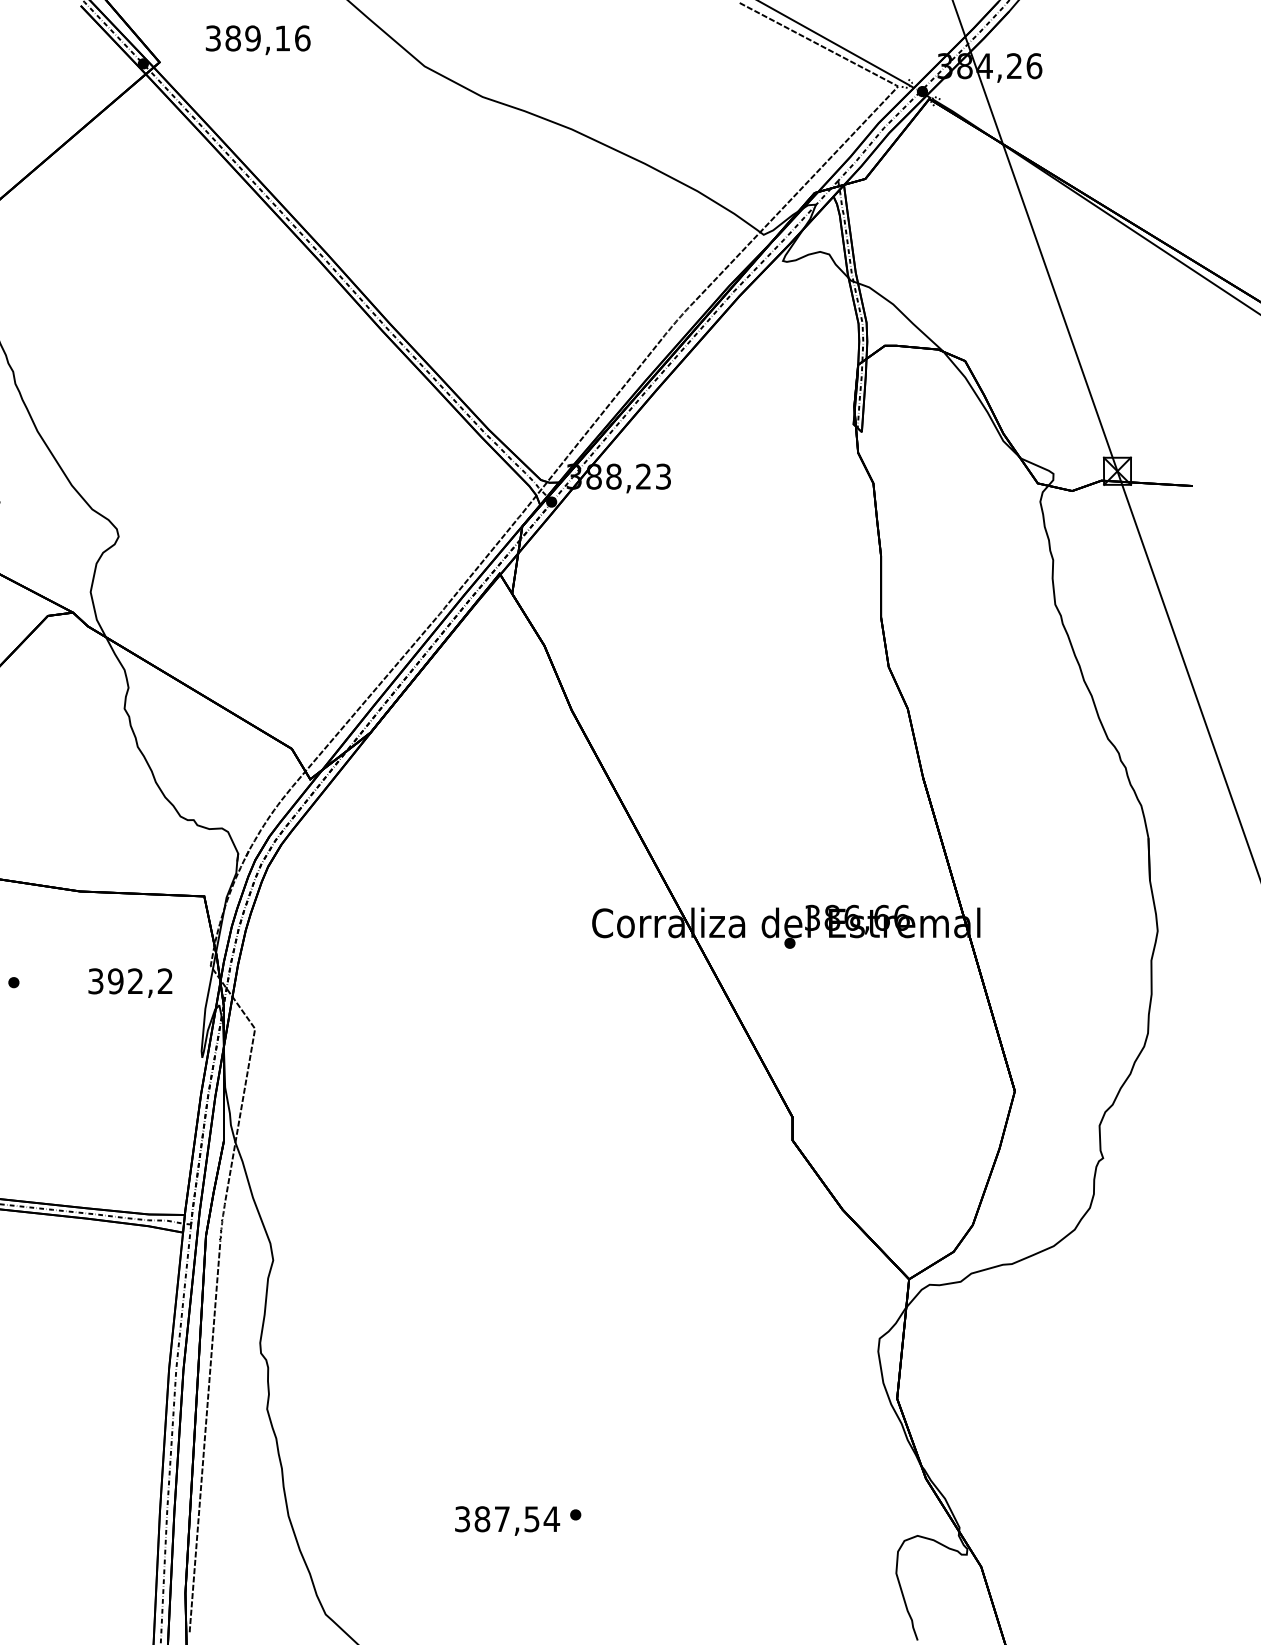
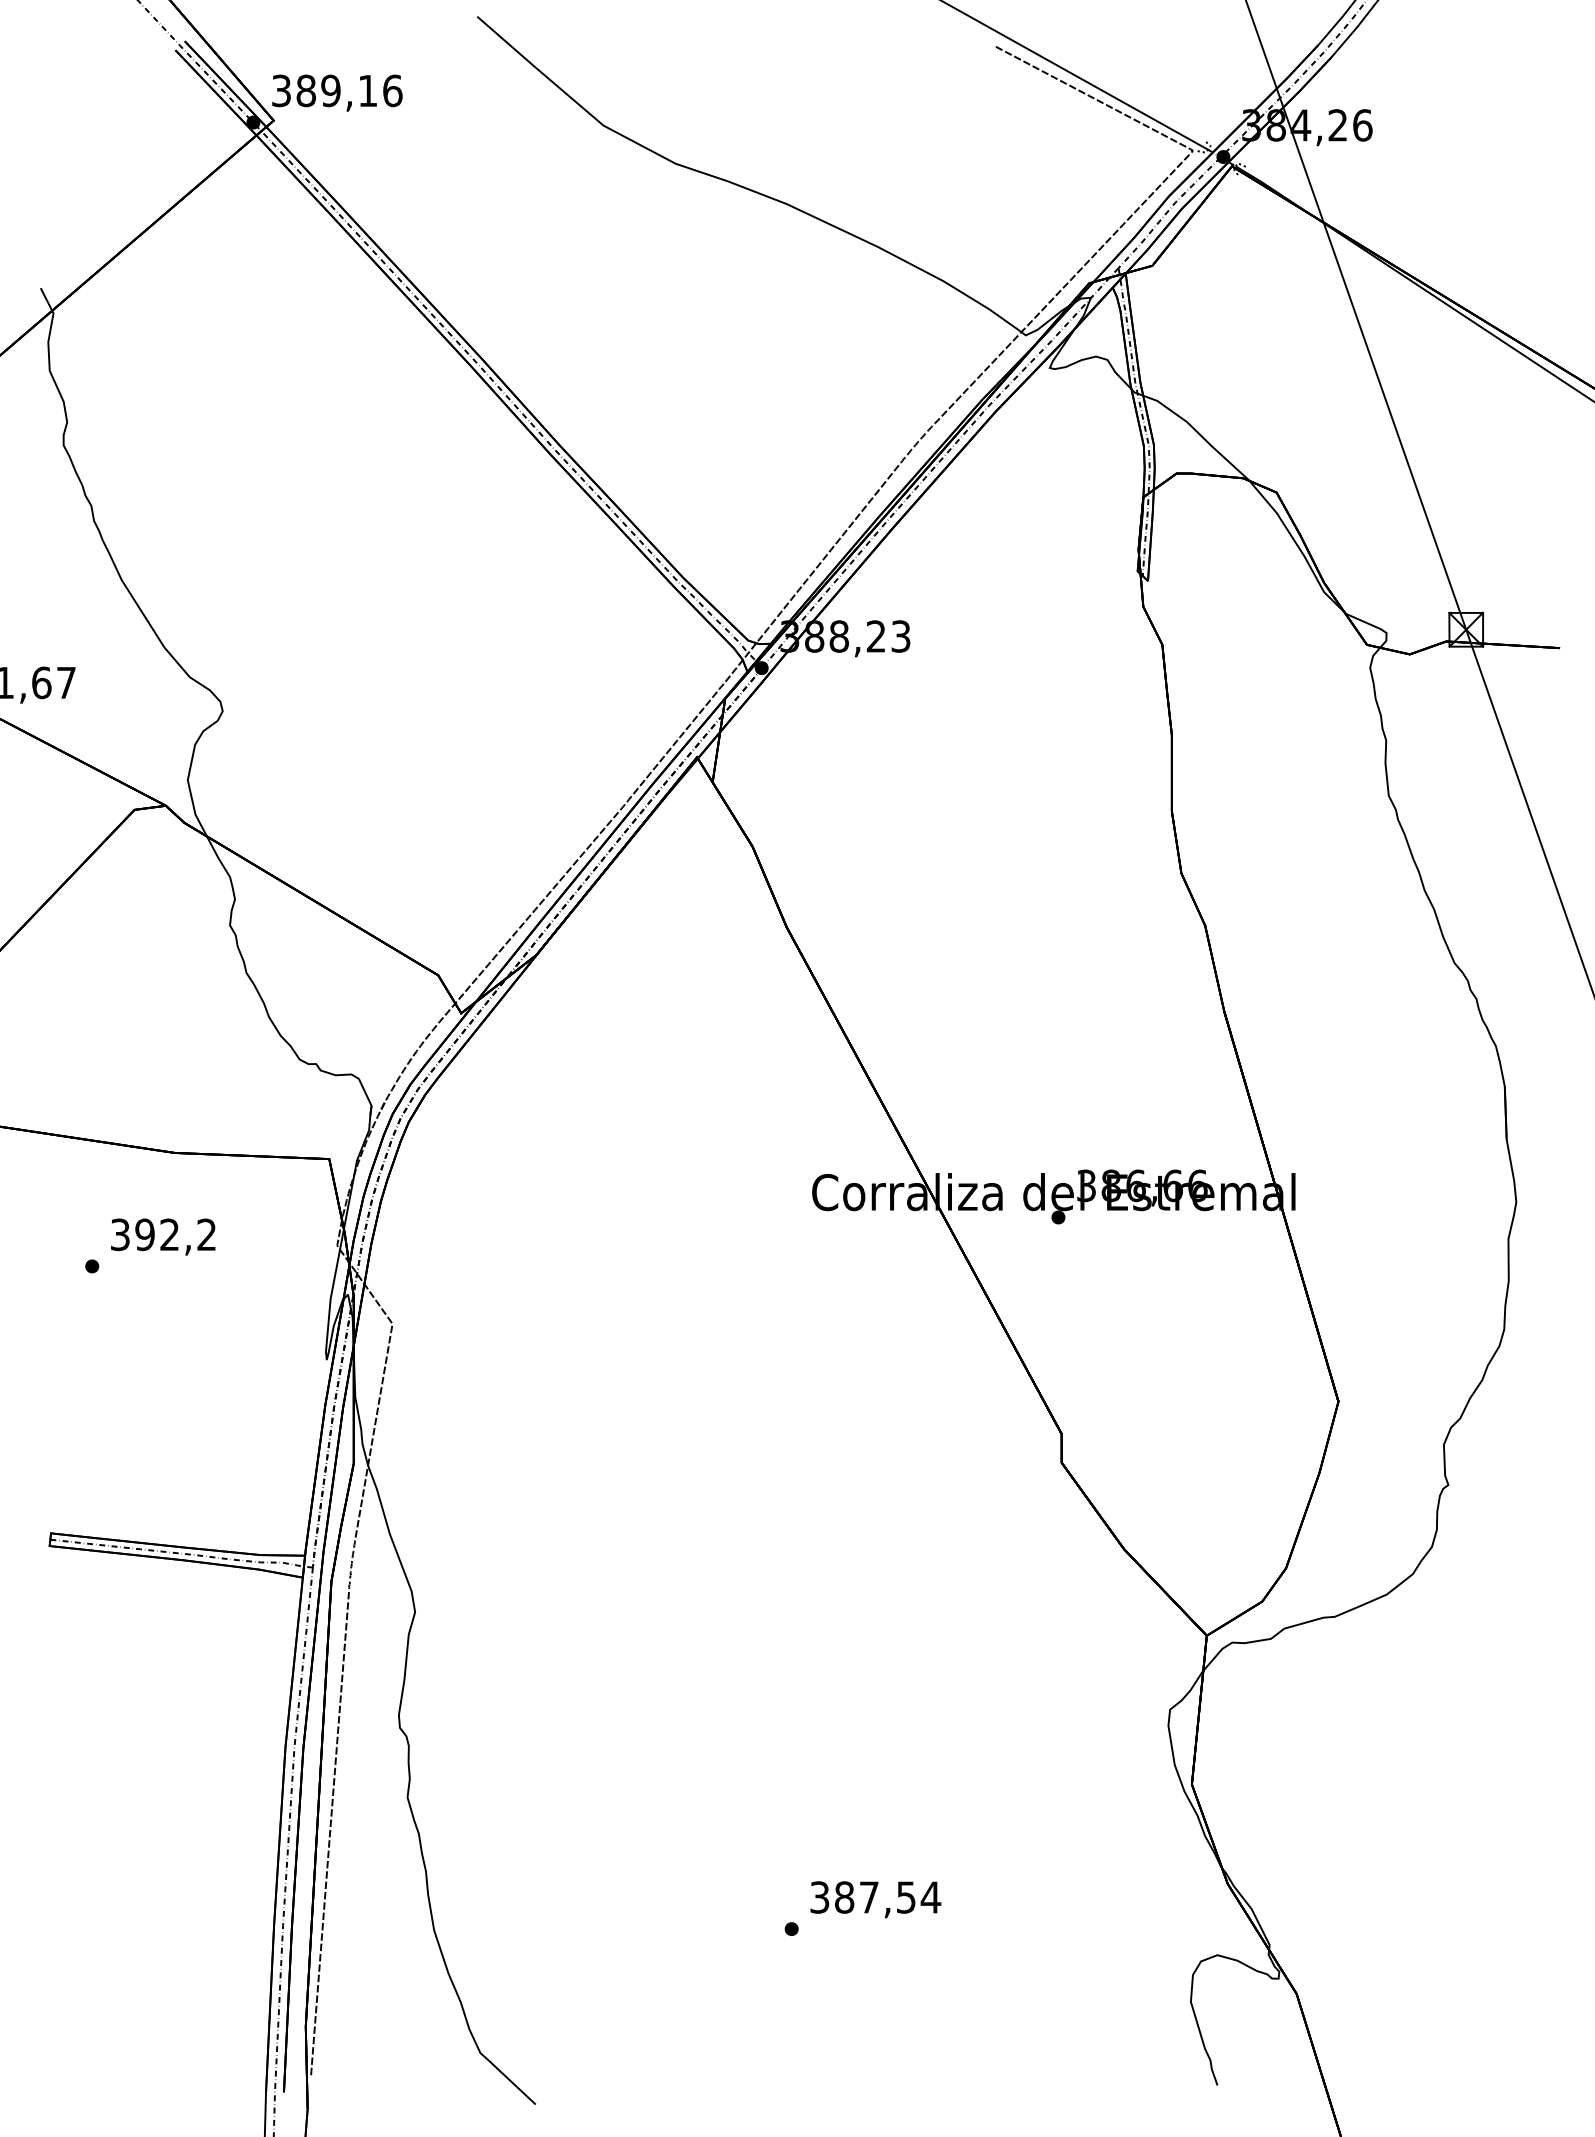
text: (258, 39) -> (337, 92), moved
text: (130, 982) -> (163, 1236), moved
text: (507, 1520) -> (875, 1899), moved

